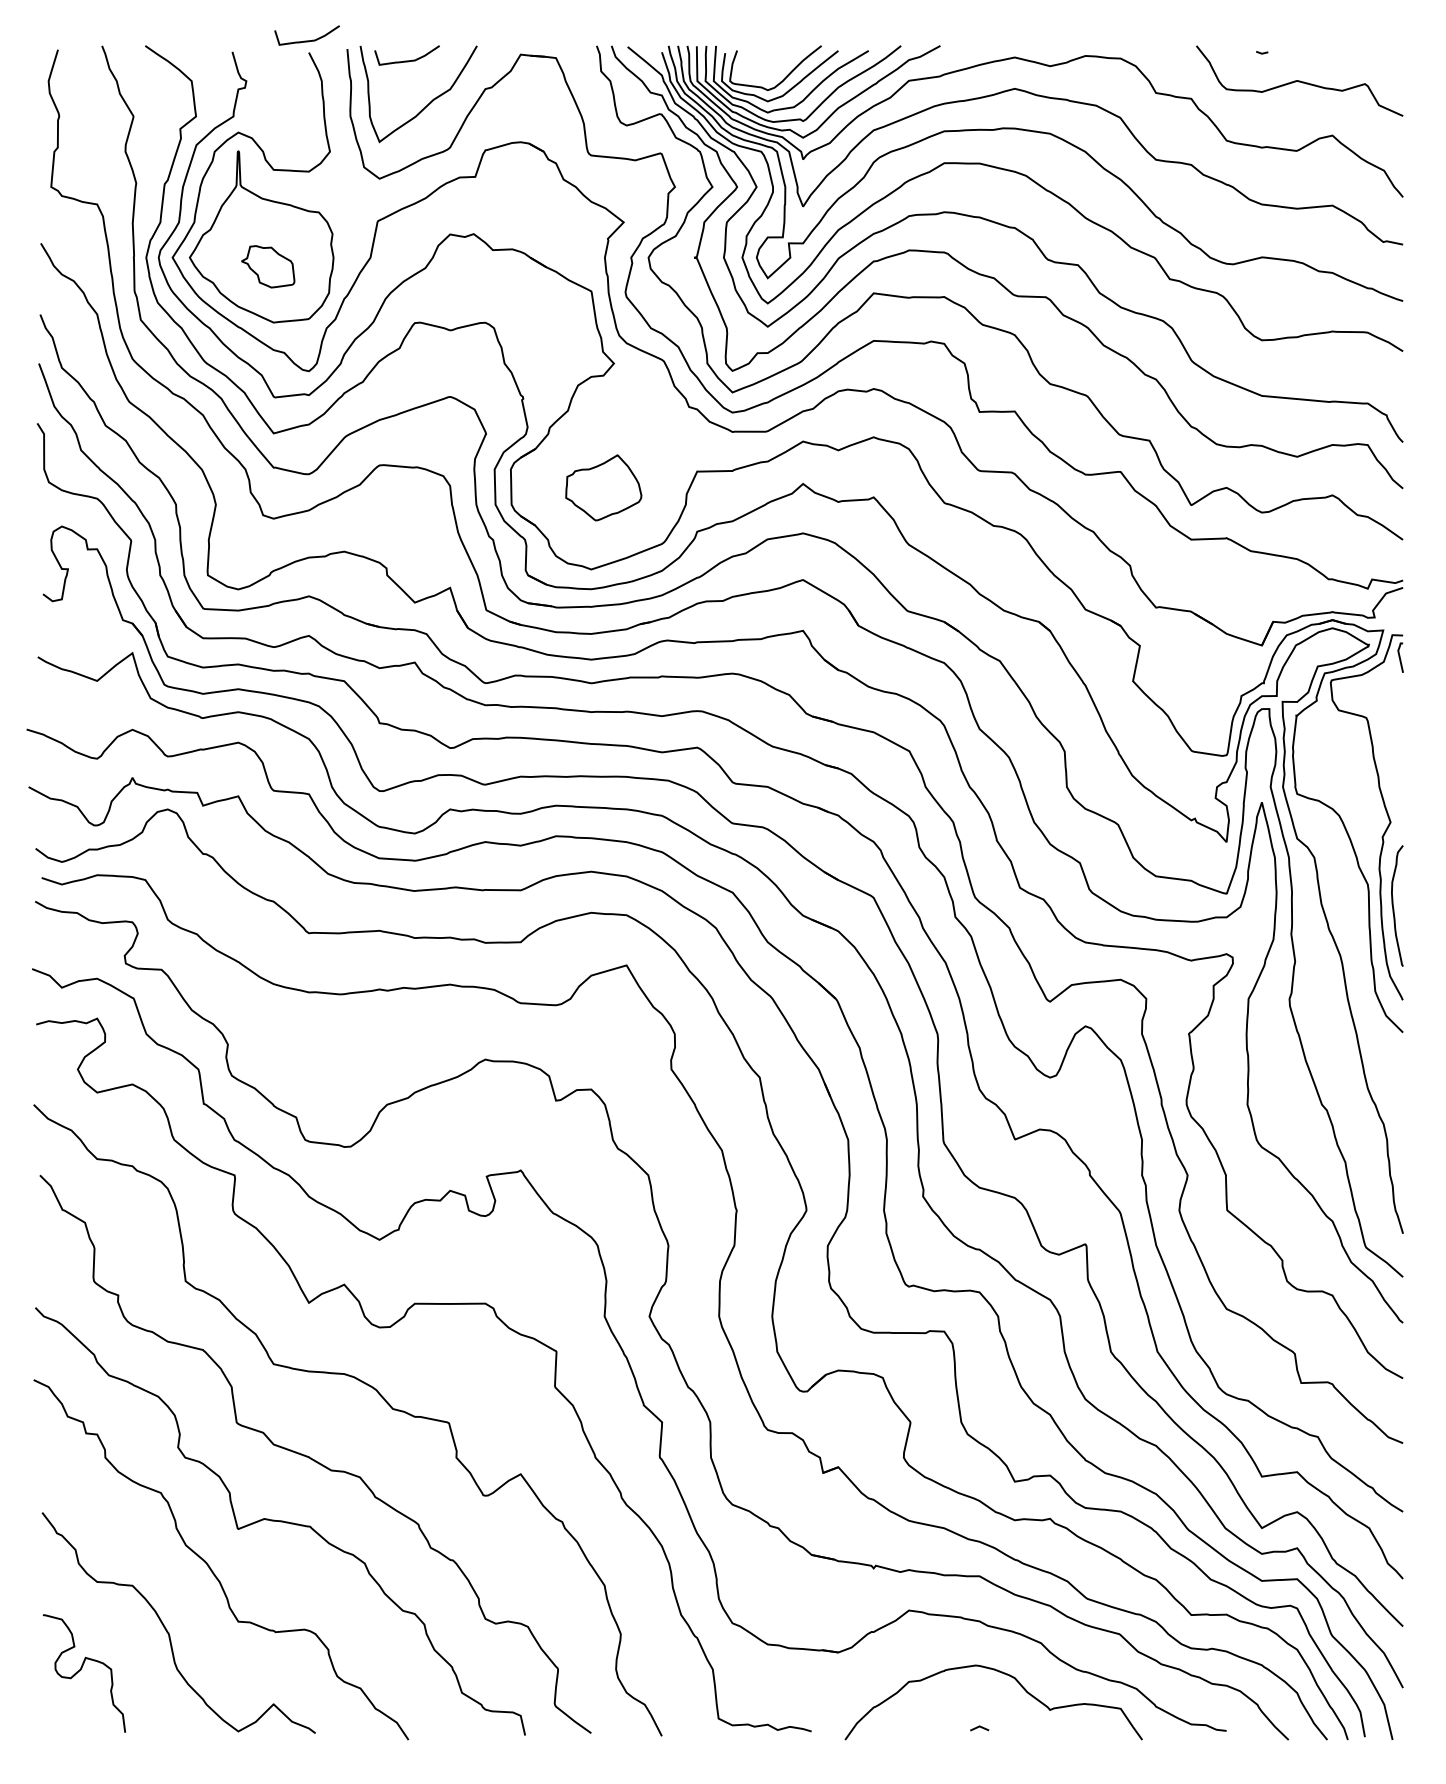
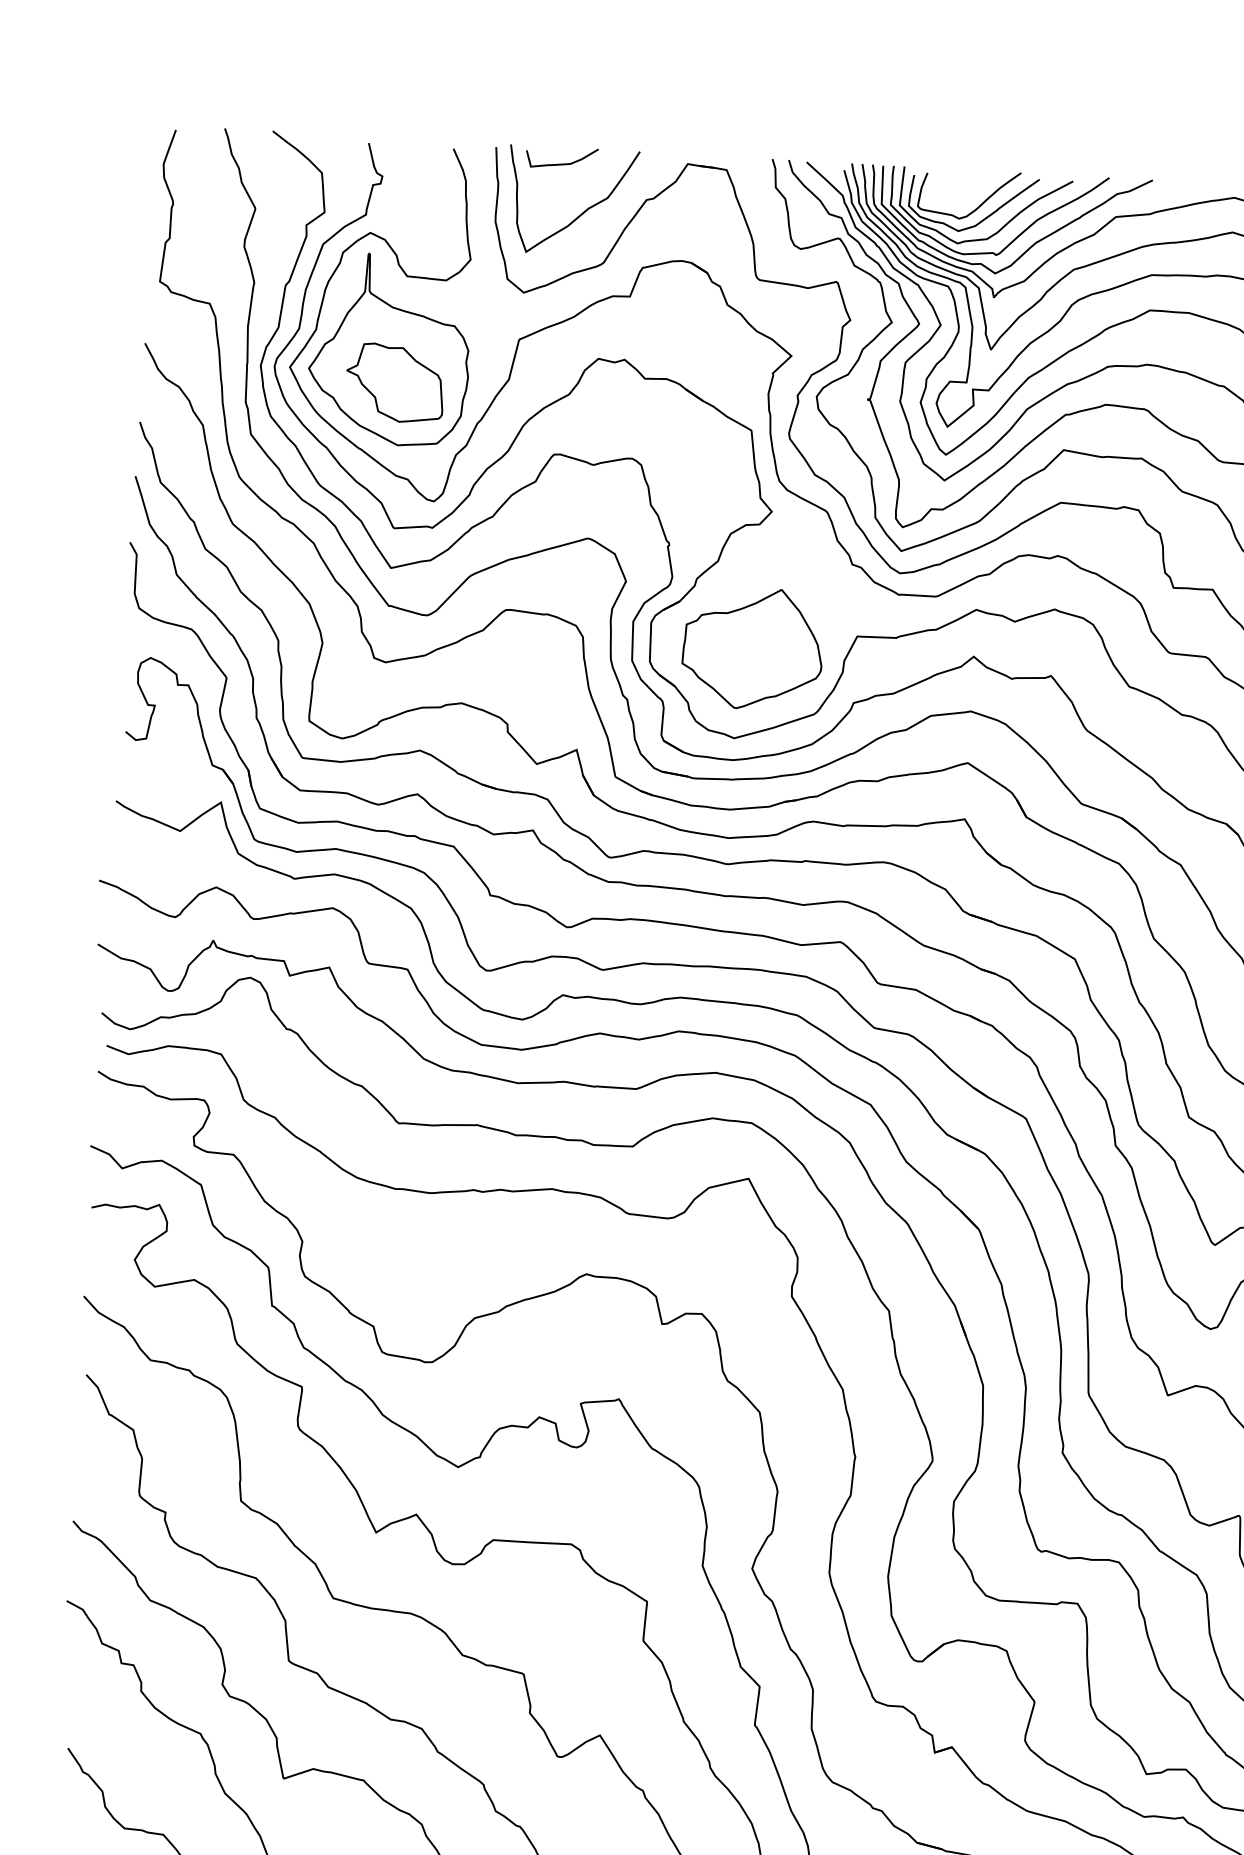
curve: (306, 40) -> (451, 135), removed
part: (267, 266) -> (394, 382), size x1.67
part: (603, 487) -> (752, 648), size x1.67

